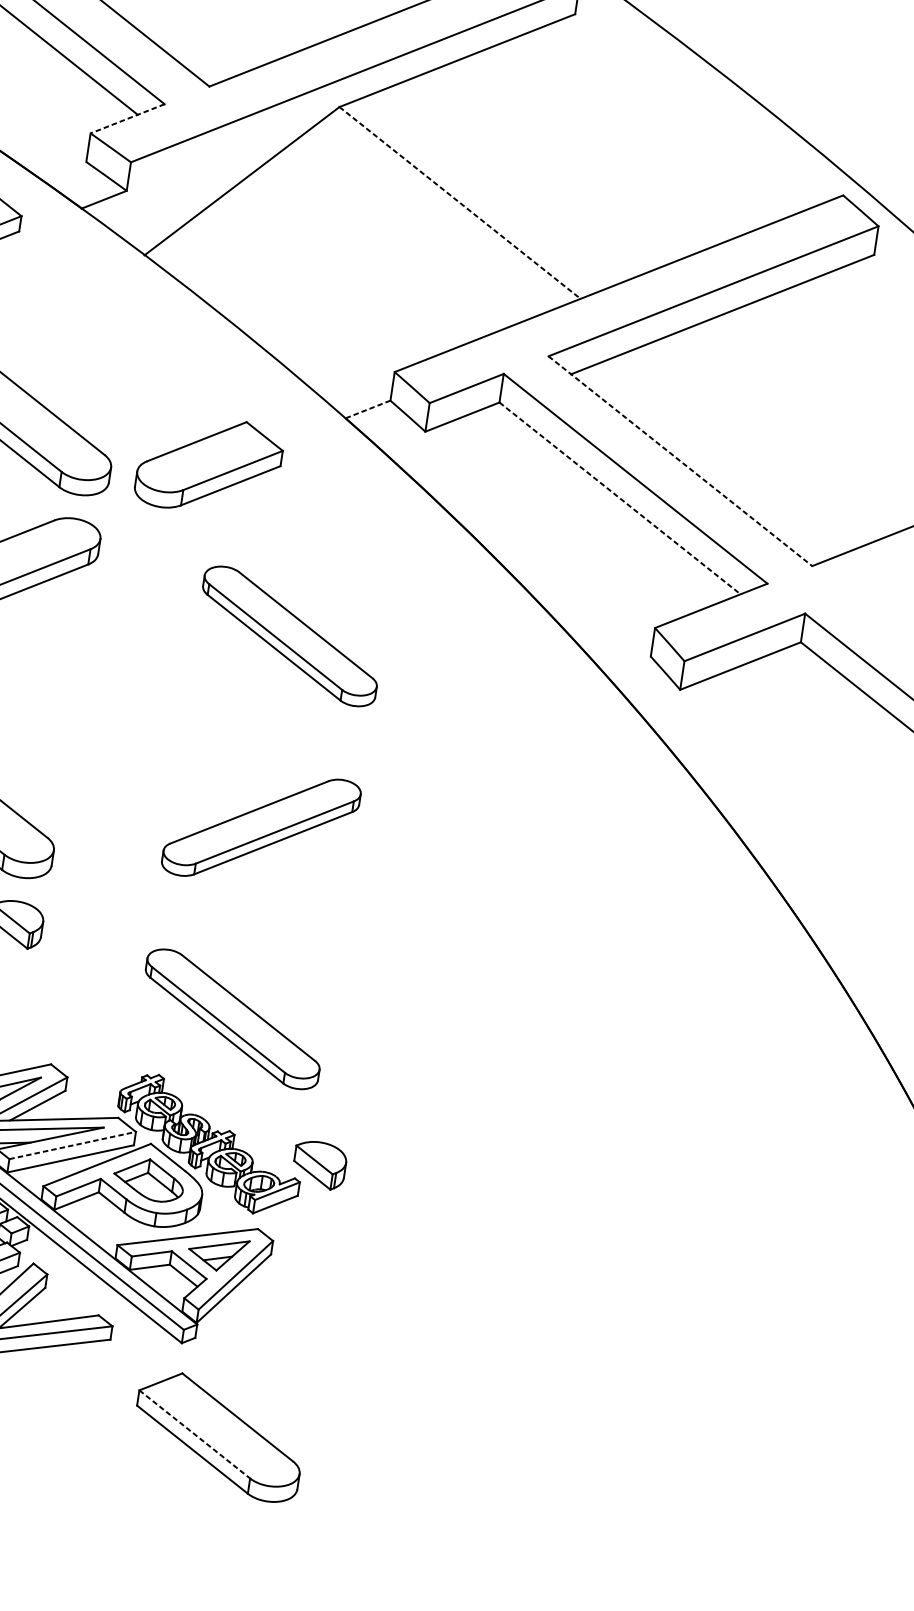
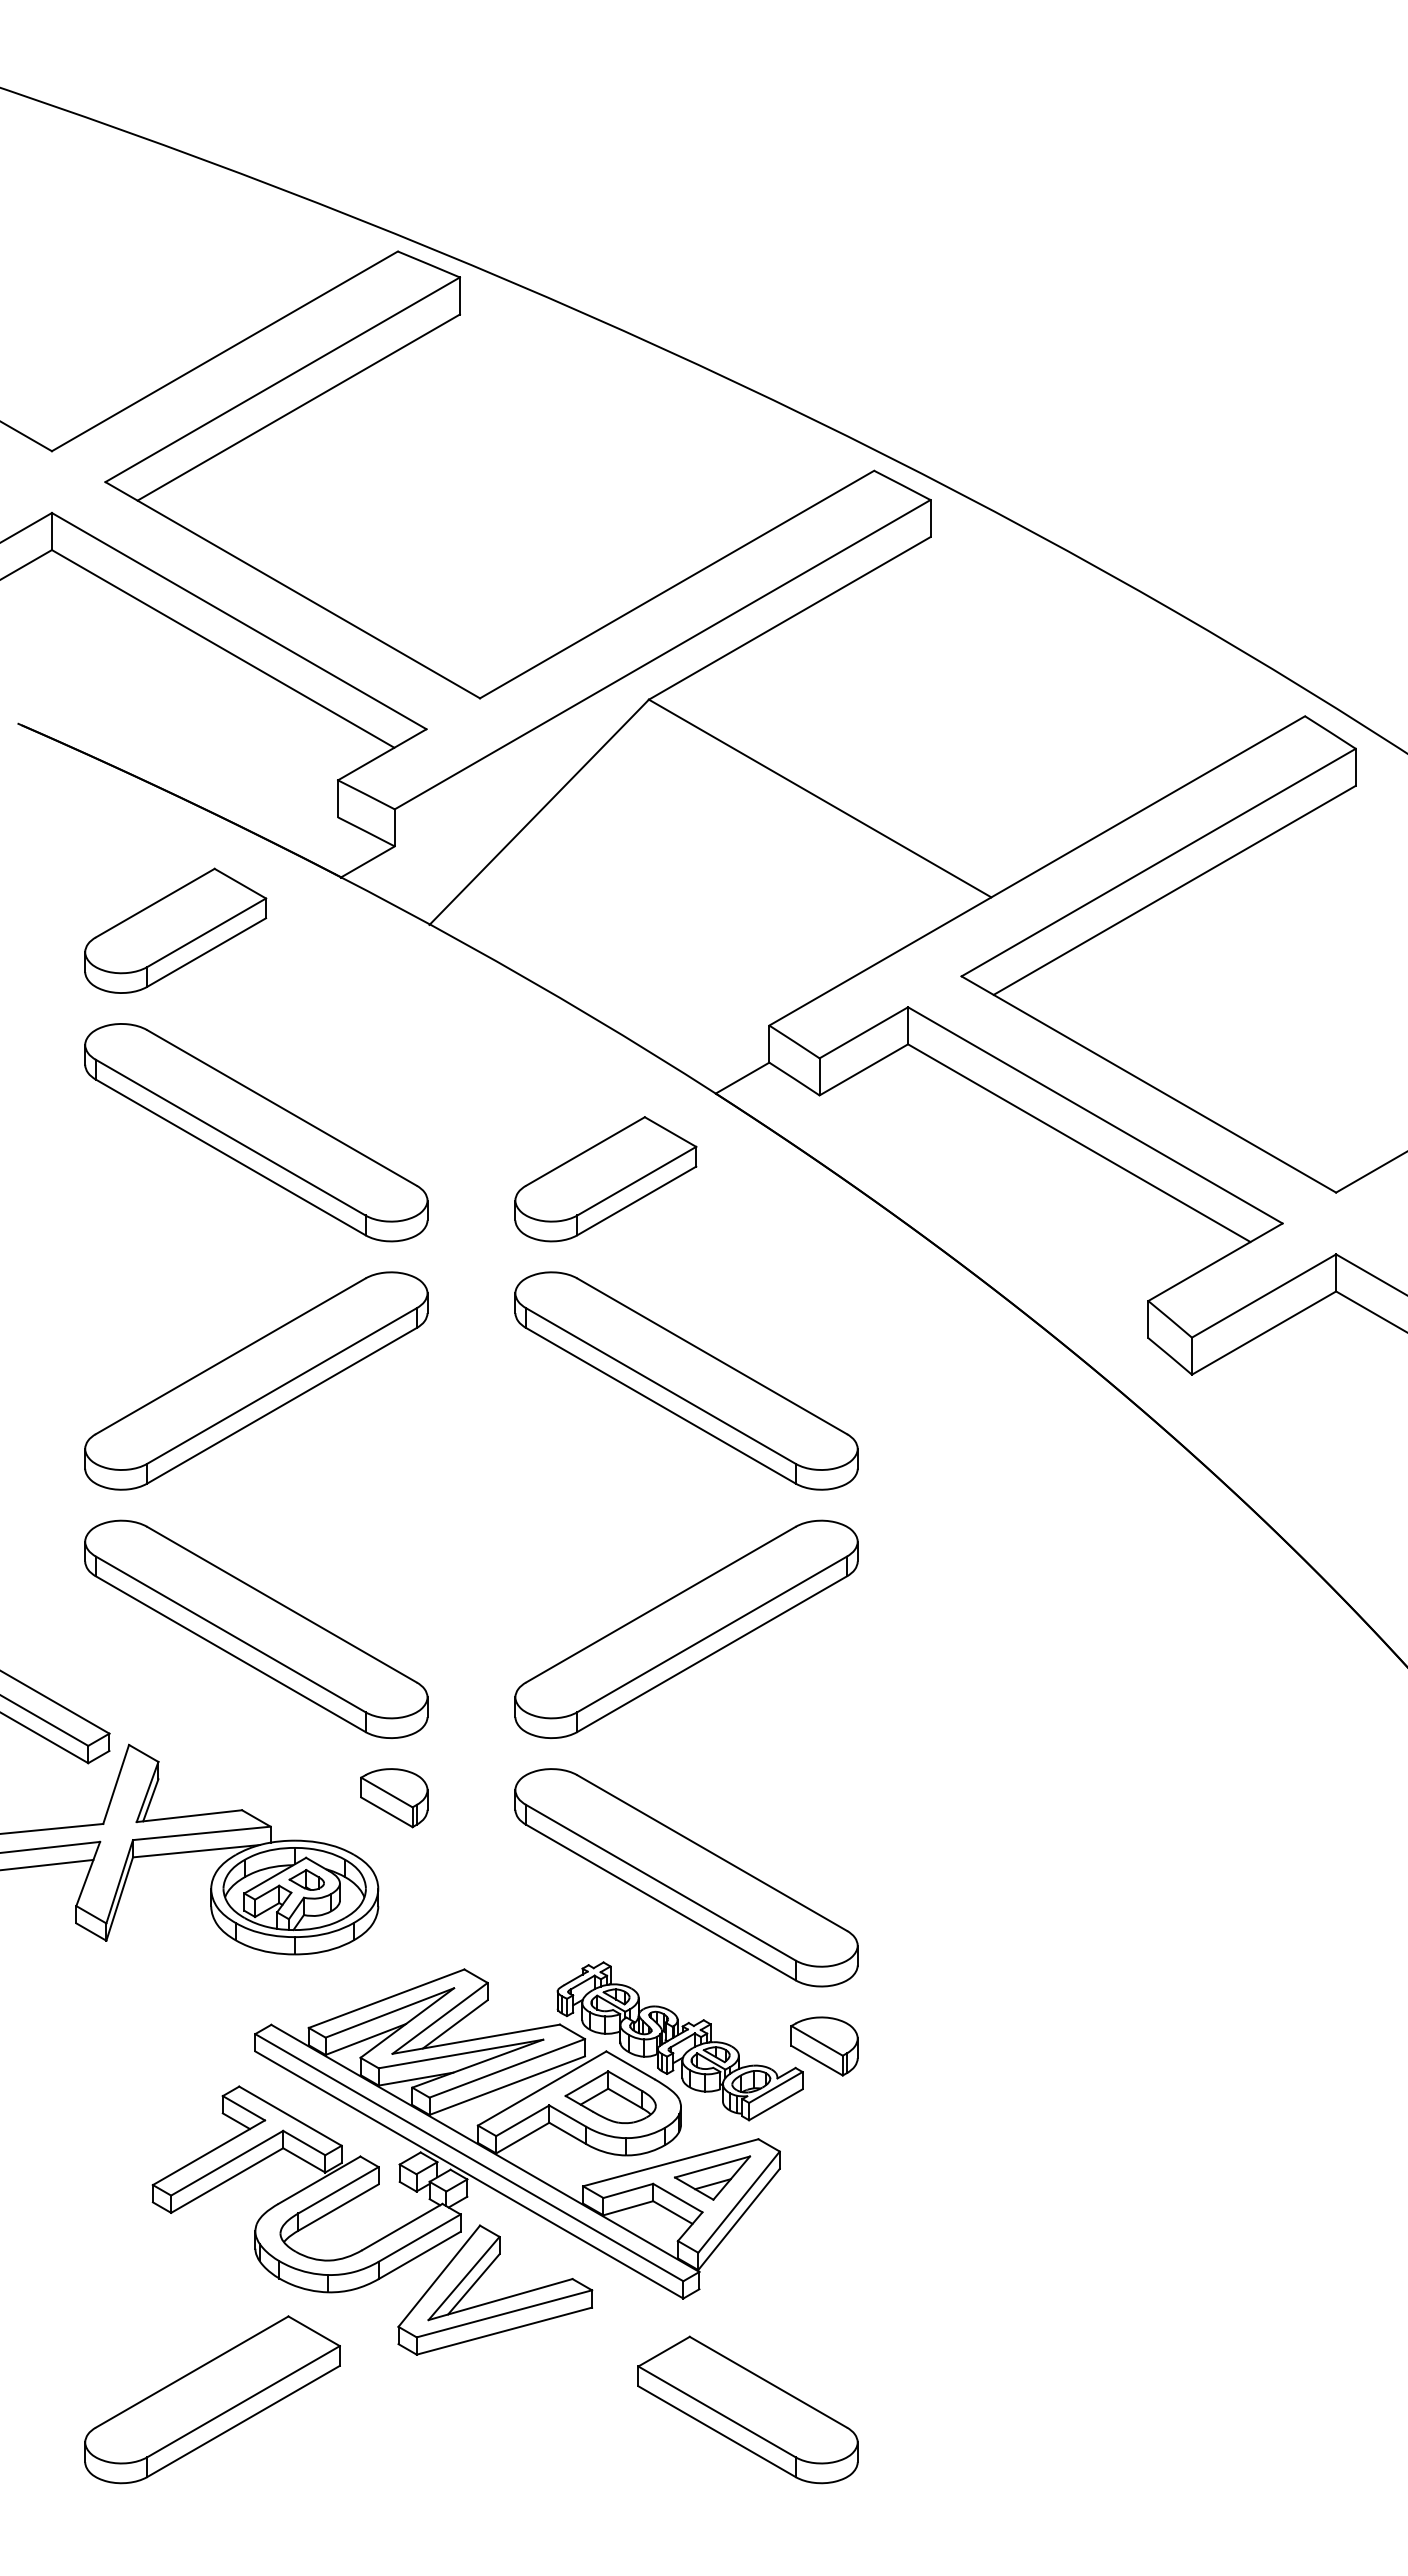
line: (126, 119) -> (381, 755), dashed -> solid
line: (460, 202) -> (820, 798), dashed -> solid
line: (367, 409) -> (742, 1078), dashed -> solid
line: (680, 461) -> (1149, 1084), dashed -> solid
part: (209, 465) -> (605, 1179), moved
line: (620, 498) -> (1079, 1143), dashed -> solid
part: (290, 636) -> (686, 1380), size x1.43
part: (261, 827) -> (686, 1628), size x1.43
part: (232, 1019) -> (686, 1877), size x1.43
line: (72, 1145) -> (507, 2068), dashed -> solid
line: (195, 1434) -> (717, 2411), dashed -> solid

